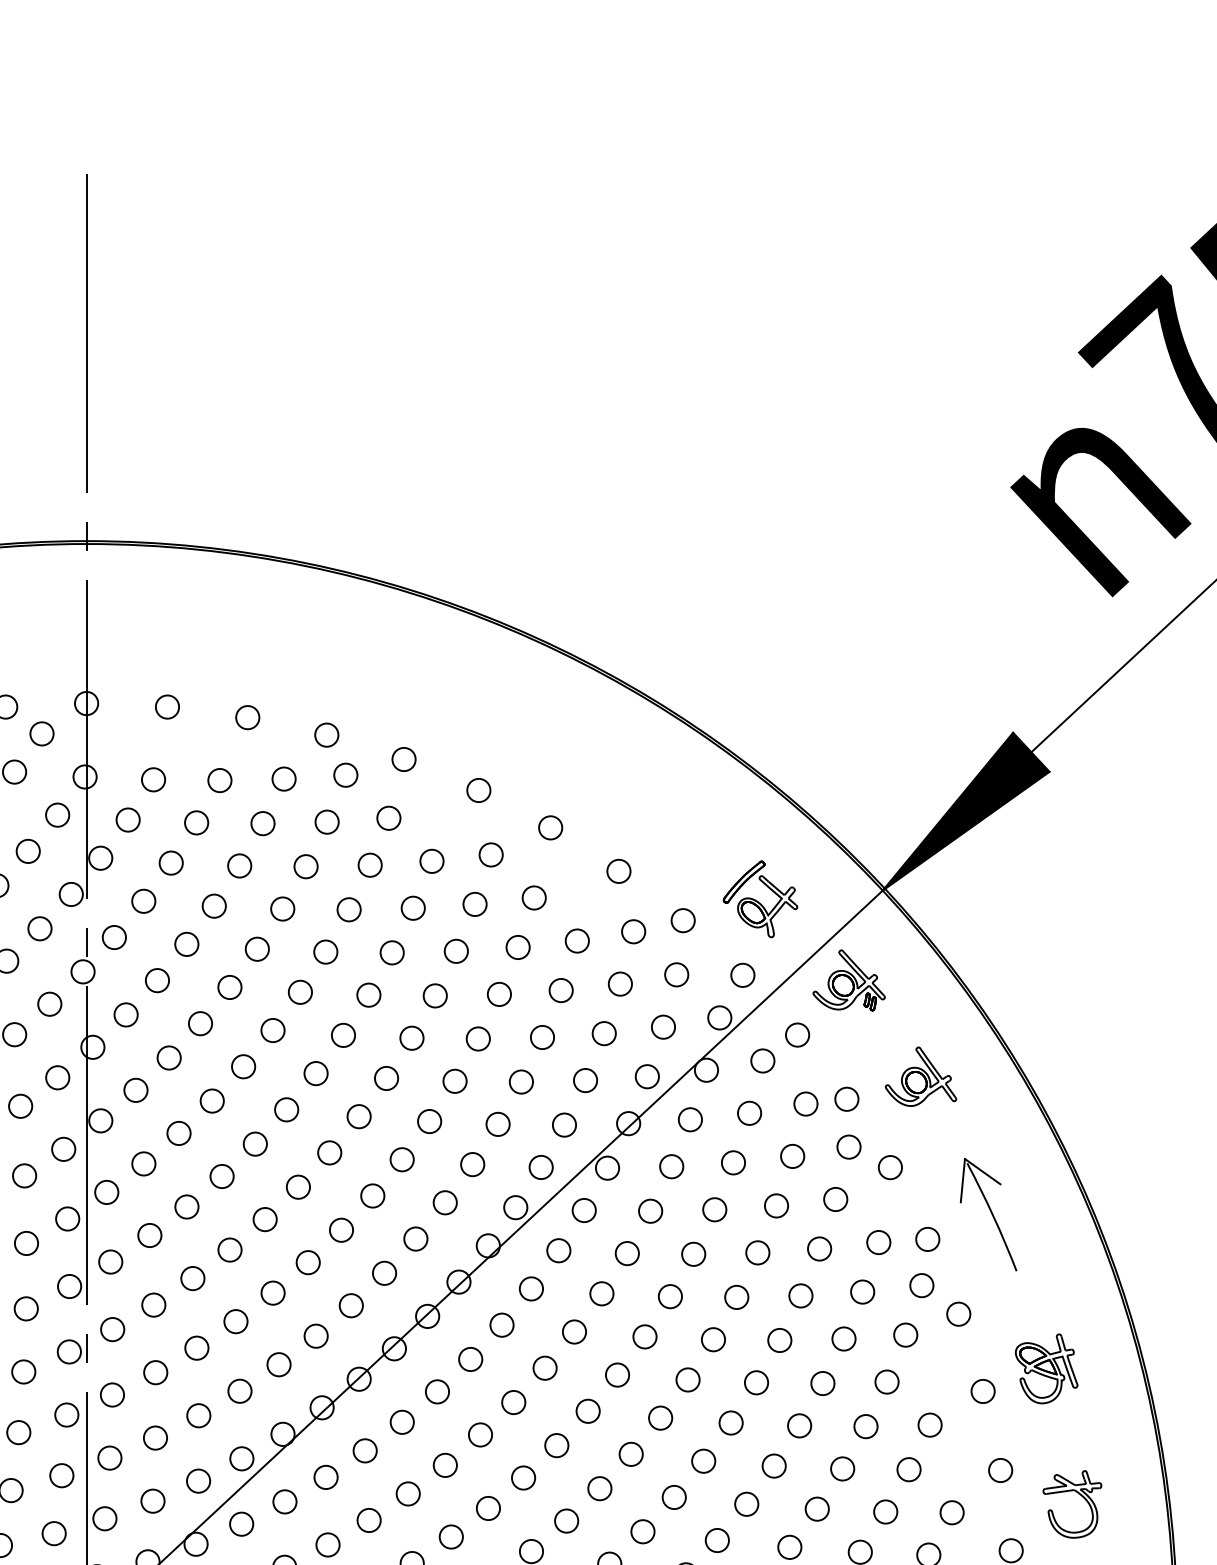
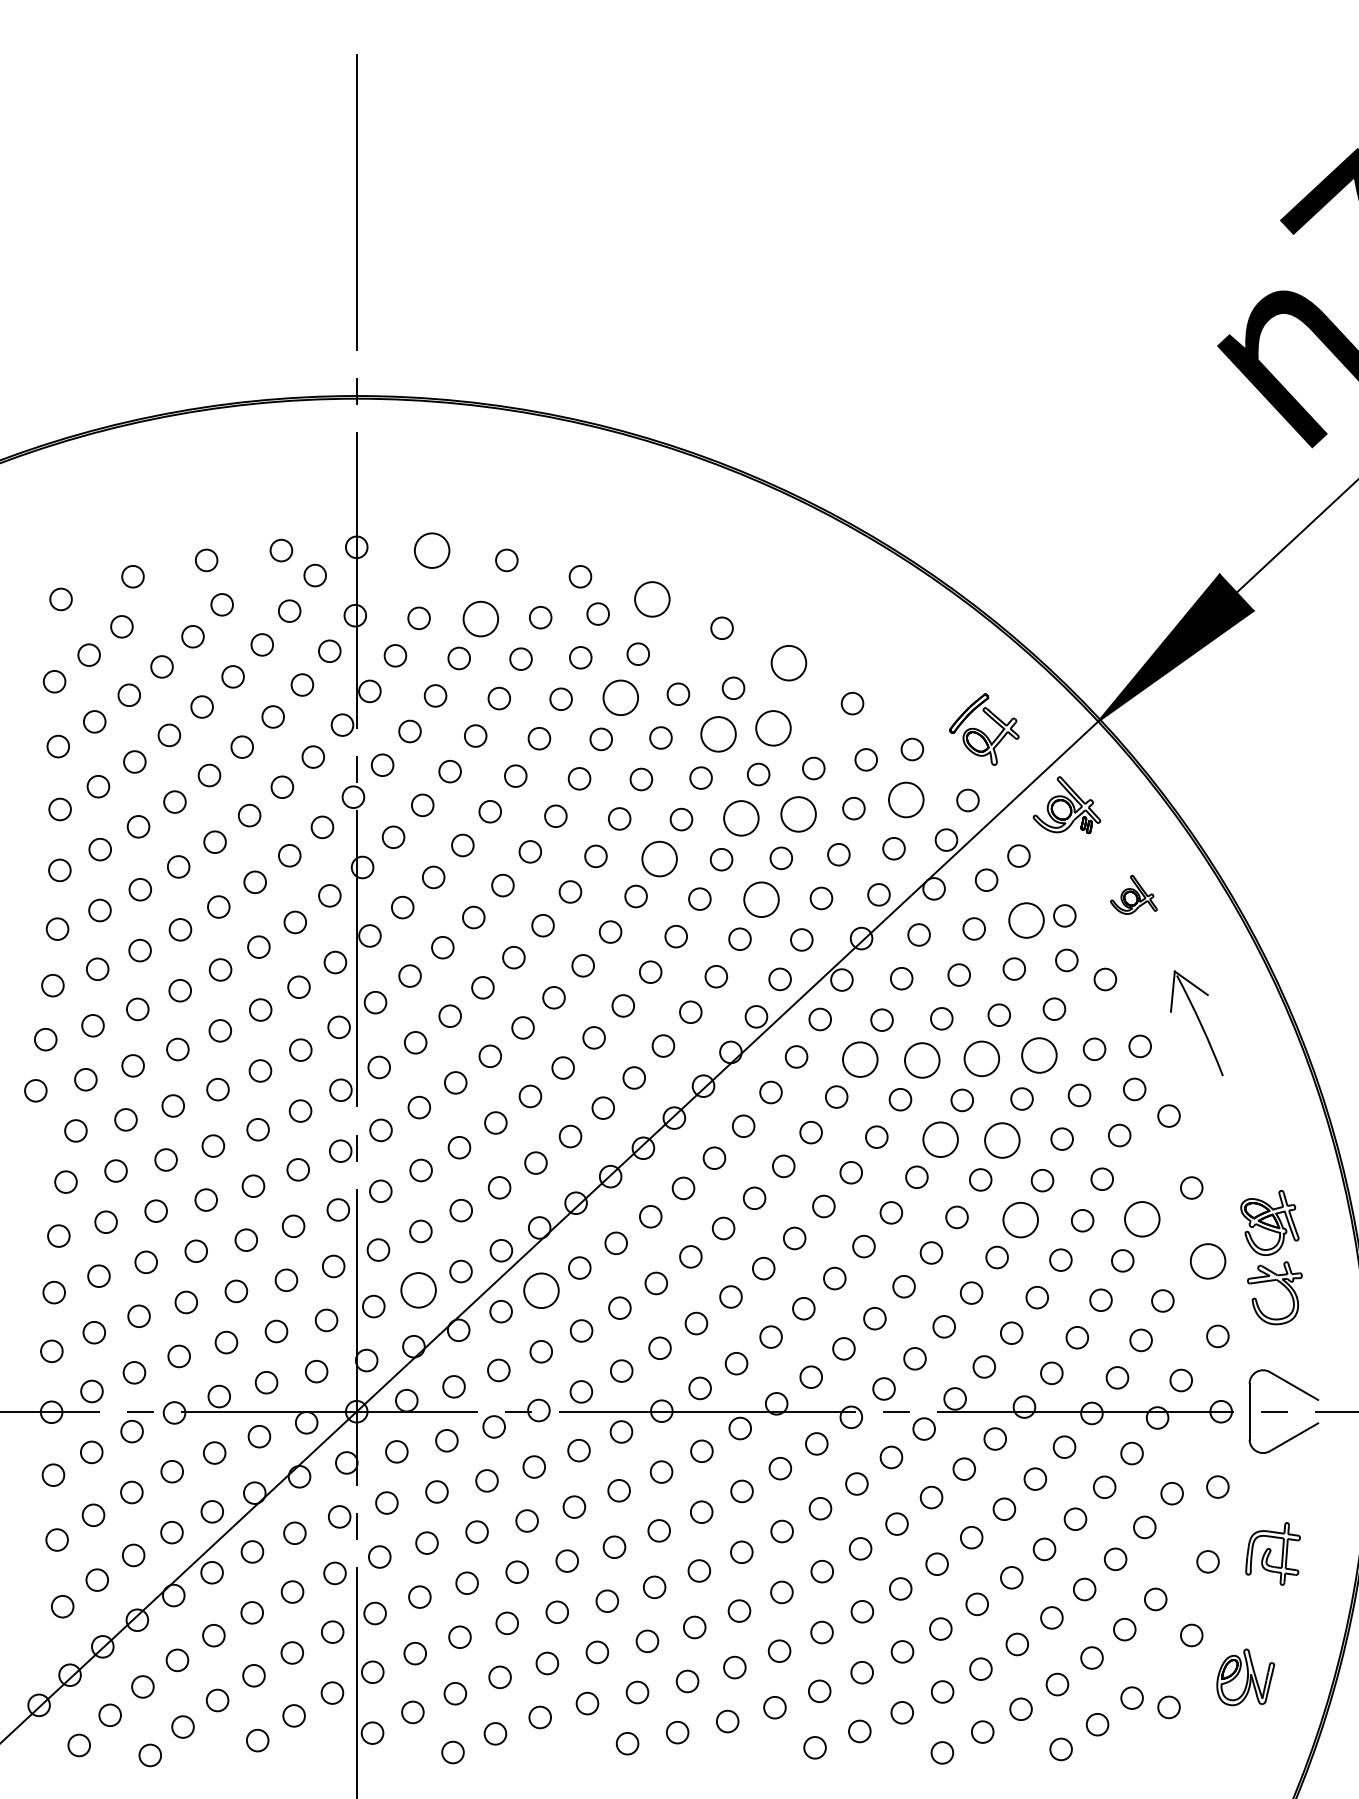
circle: (166, 706) -> (431, 550), size x1.6
circle: (404, 759) -> (652, 599), size x1.6
circle: (219, 779) -> (480, 618), size x1.6
circle: (550, 827) -> (788, 662), size x1.6
circle: (369, 864) -> (620, 697), size x1.6
circle: (534, 898) -> (773, 728), size x1.6
circle: (475, 904) -> (718, 734), size x1.6
circle: (676, 974) -> (906, 799), size x1.6
circle: (560, 990) -> (798, 814), size x1.6
circle: (498, 993) -> (740, 817), size x1.6
circle: (411, 1037) -> (659, 858), size x1.6
part: (920, 1076) -> (1133, 894), size x0.7
circle: (521, 1081) -> (761, 899), size x1.6
circle: (805, 1103) -> (1026, 919), size x1.6
circle: (819, 1248) -> (1039, 1054), size x1.6
circle: (757, 1252) -> (981, 1058), size x1.6
circle: (627, 1253) -> (860, 1059), size x1.6
circle: (692, 1253) -> (921, 1059), size x1.6
circle: (713, 1339) -> (940, 1139), size x1.6
circle: (779, 1340) -> (1002, 1140), size x1.6
part: (1046, 1368) -> (1269, 1222), moved
circle: (799, 1425) -> (1020, 1219), size x1.6
circle: (930, 1425) -> (1142, 1219), size x1.6
circle: (1000, 1470) -> (1207, 1261), size x1.6
circle: (152, 1500) -> (418, 1289), size x1.6
circle: (284, 1501) -> (541, 1290), size x1.6

